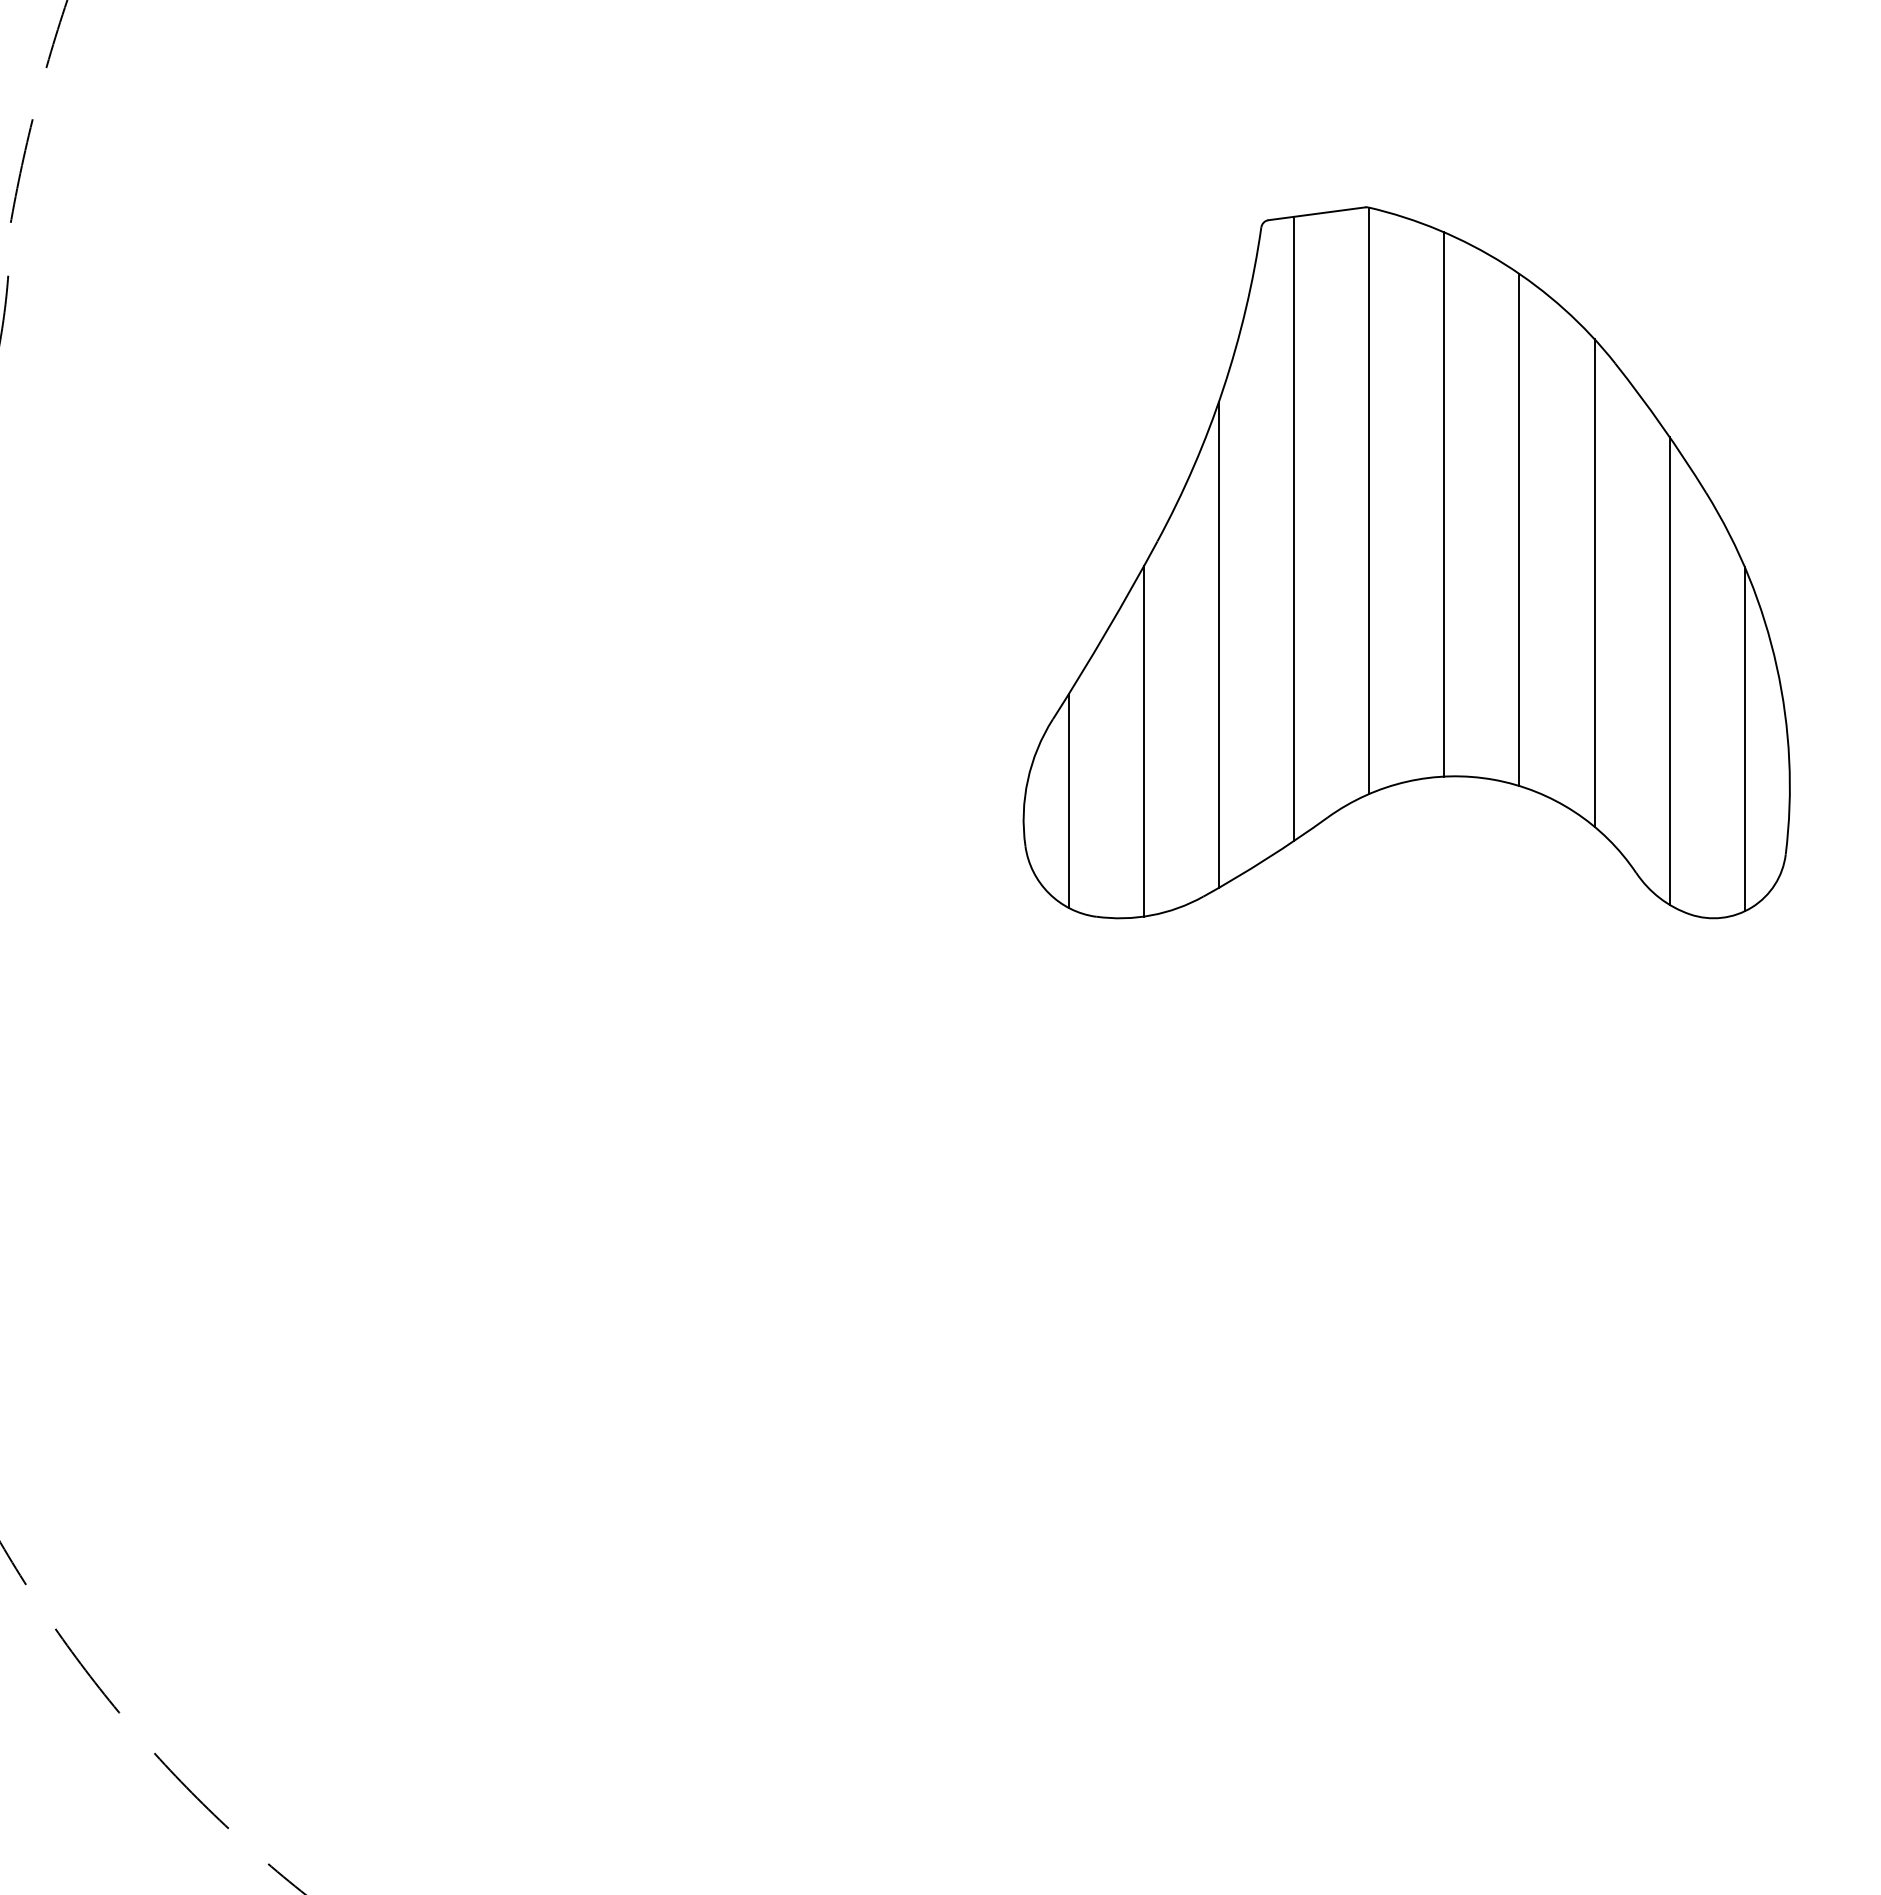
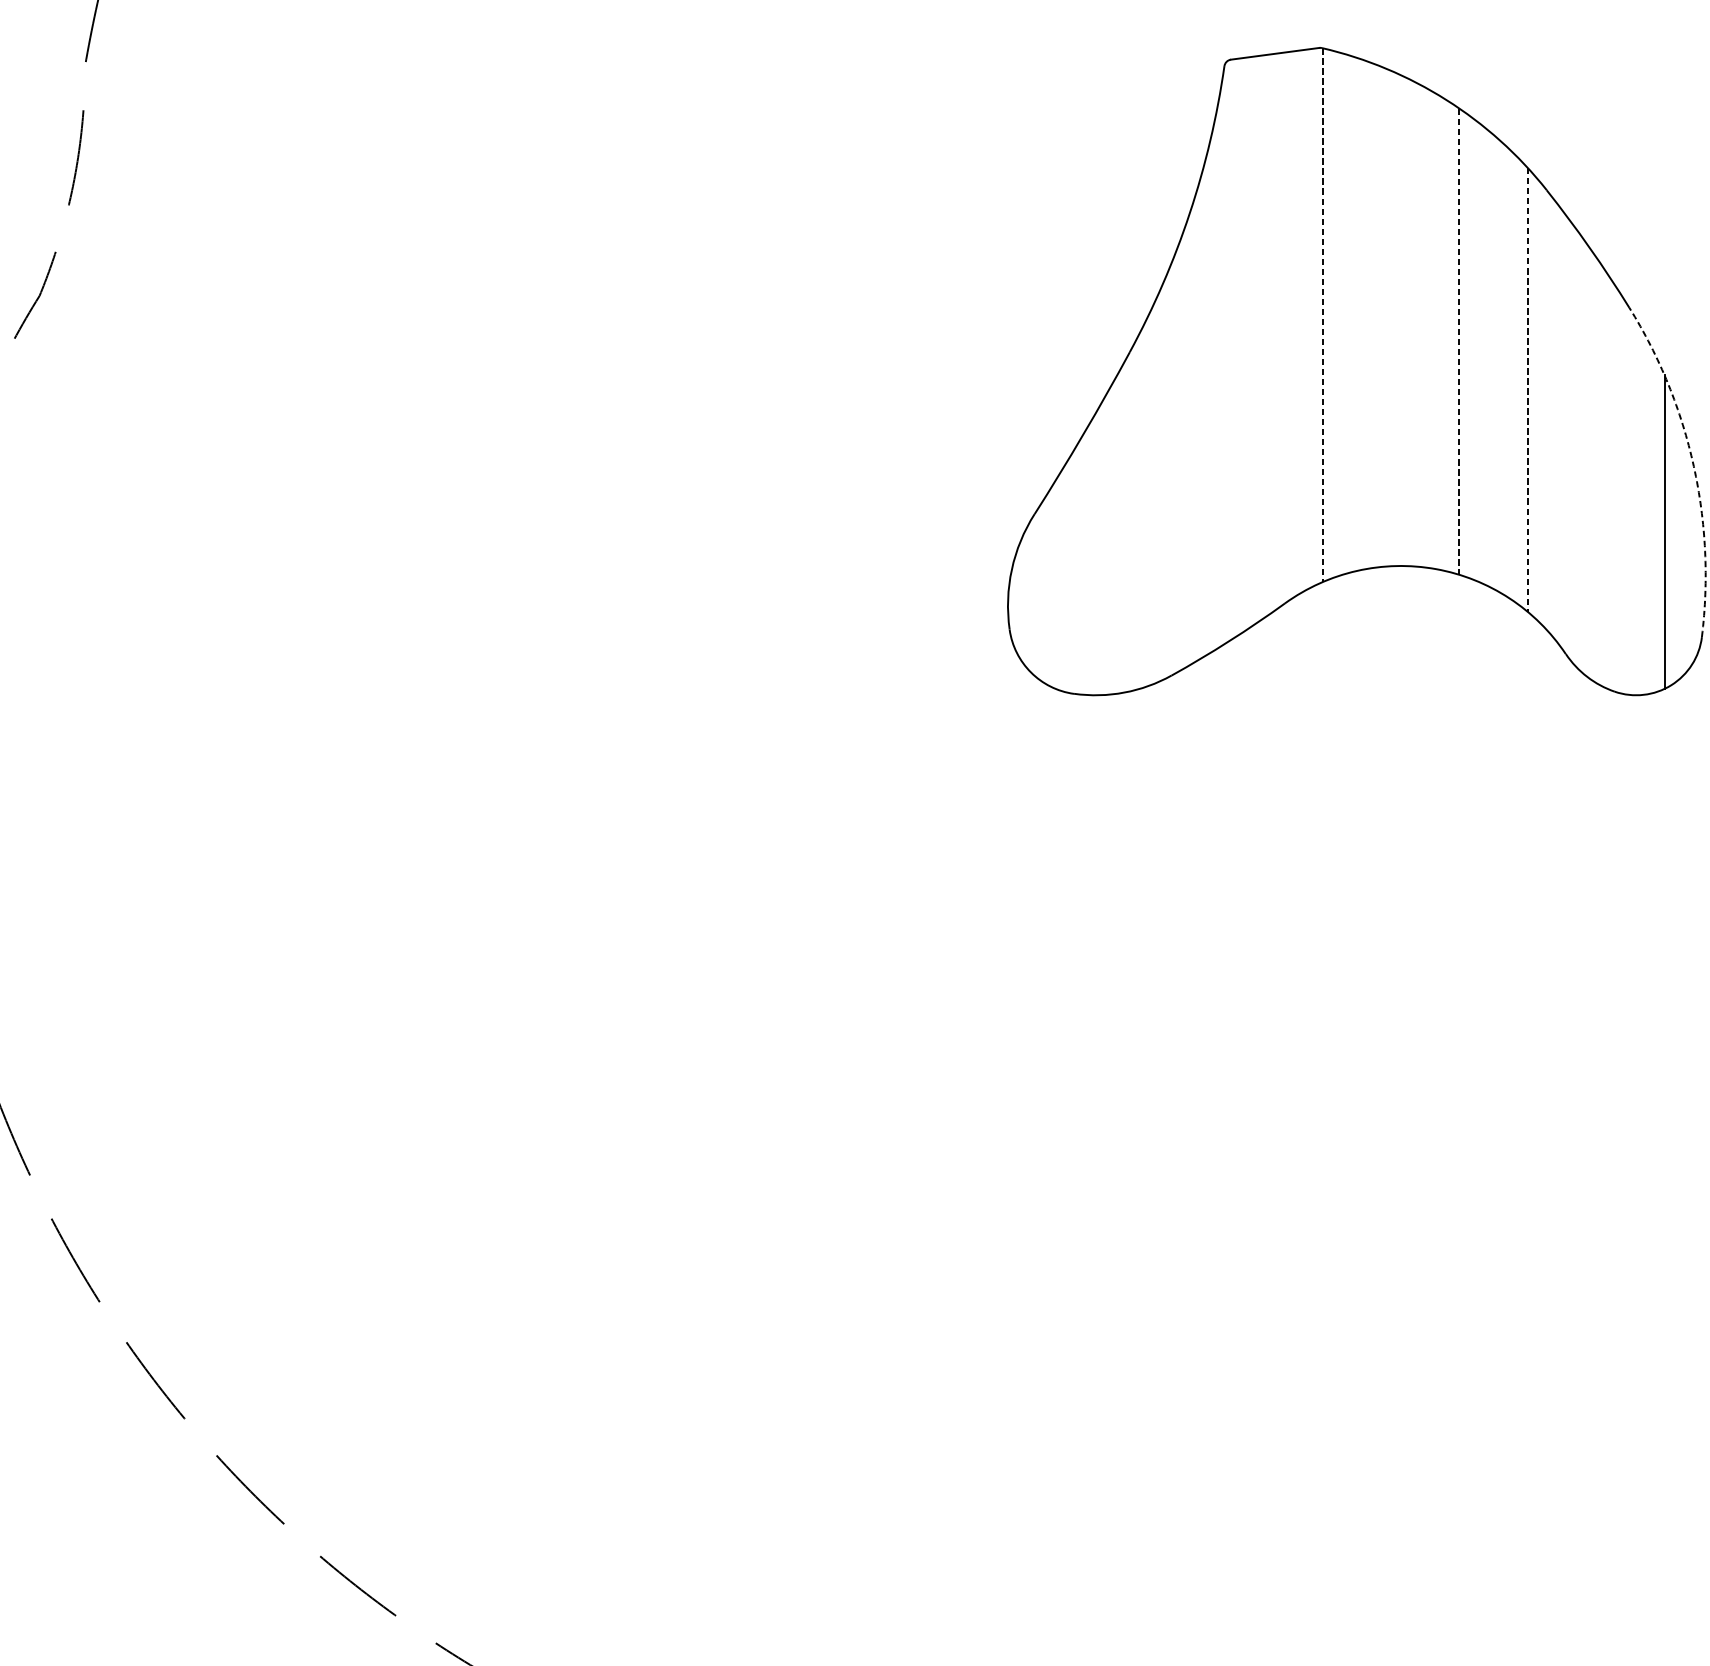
line: (1369, 501) -> (1322, 315), solid -> dashed
line: (1444, 504) -> (1391, 318), removed
line: (1294, 528) -> (1254, 340), removed
line: (1519, 529) -> (1459, 341), solid -> dashed
line: (1594, 582) -> (1527, 389), solid -> dashed
line: (1219, 644) -> (1186, 445), removed
arc: (1776, 666) -> (1693, 466), solid -> dashed
line: (1669, 670) -> (1596, 469), removed
line: (1144, 741) -> (1118, 534), removed
line: (1068, 800) -> (1048, 588), removed

